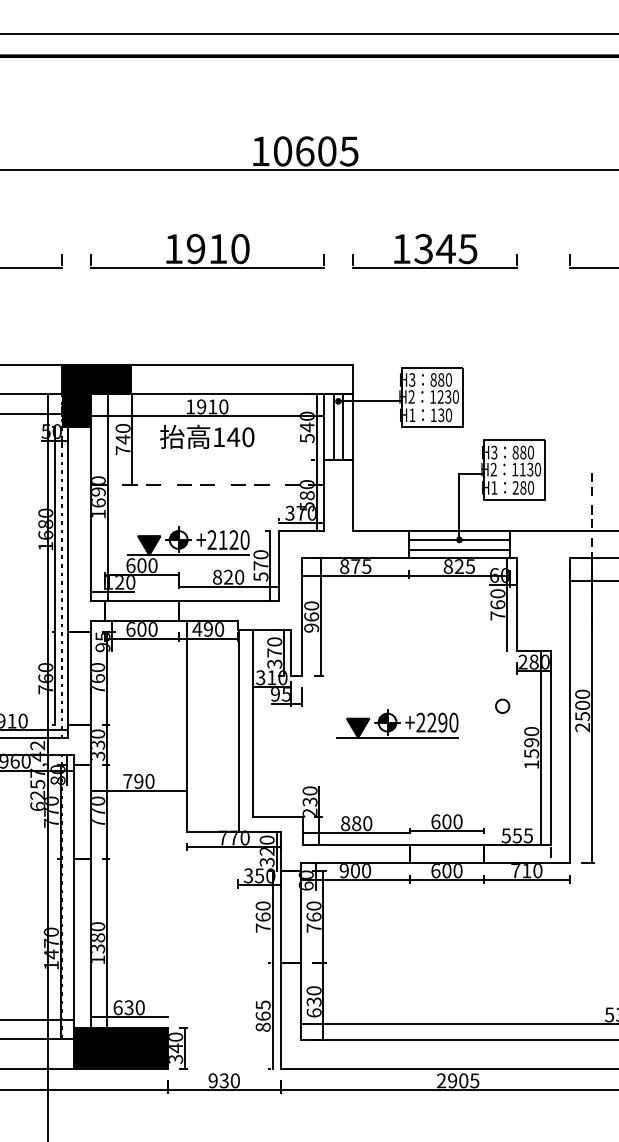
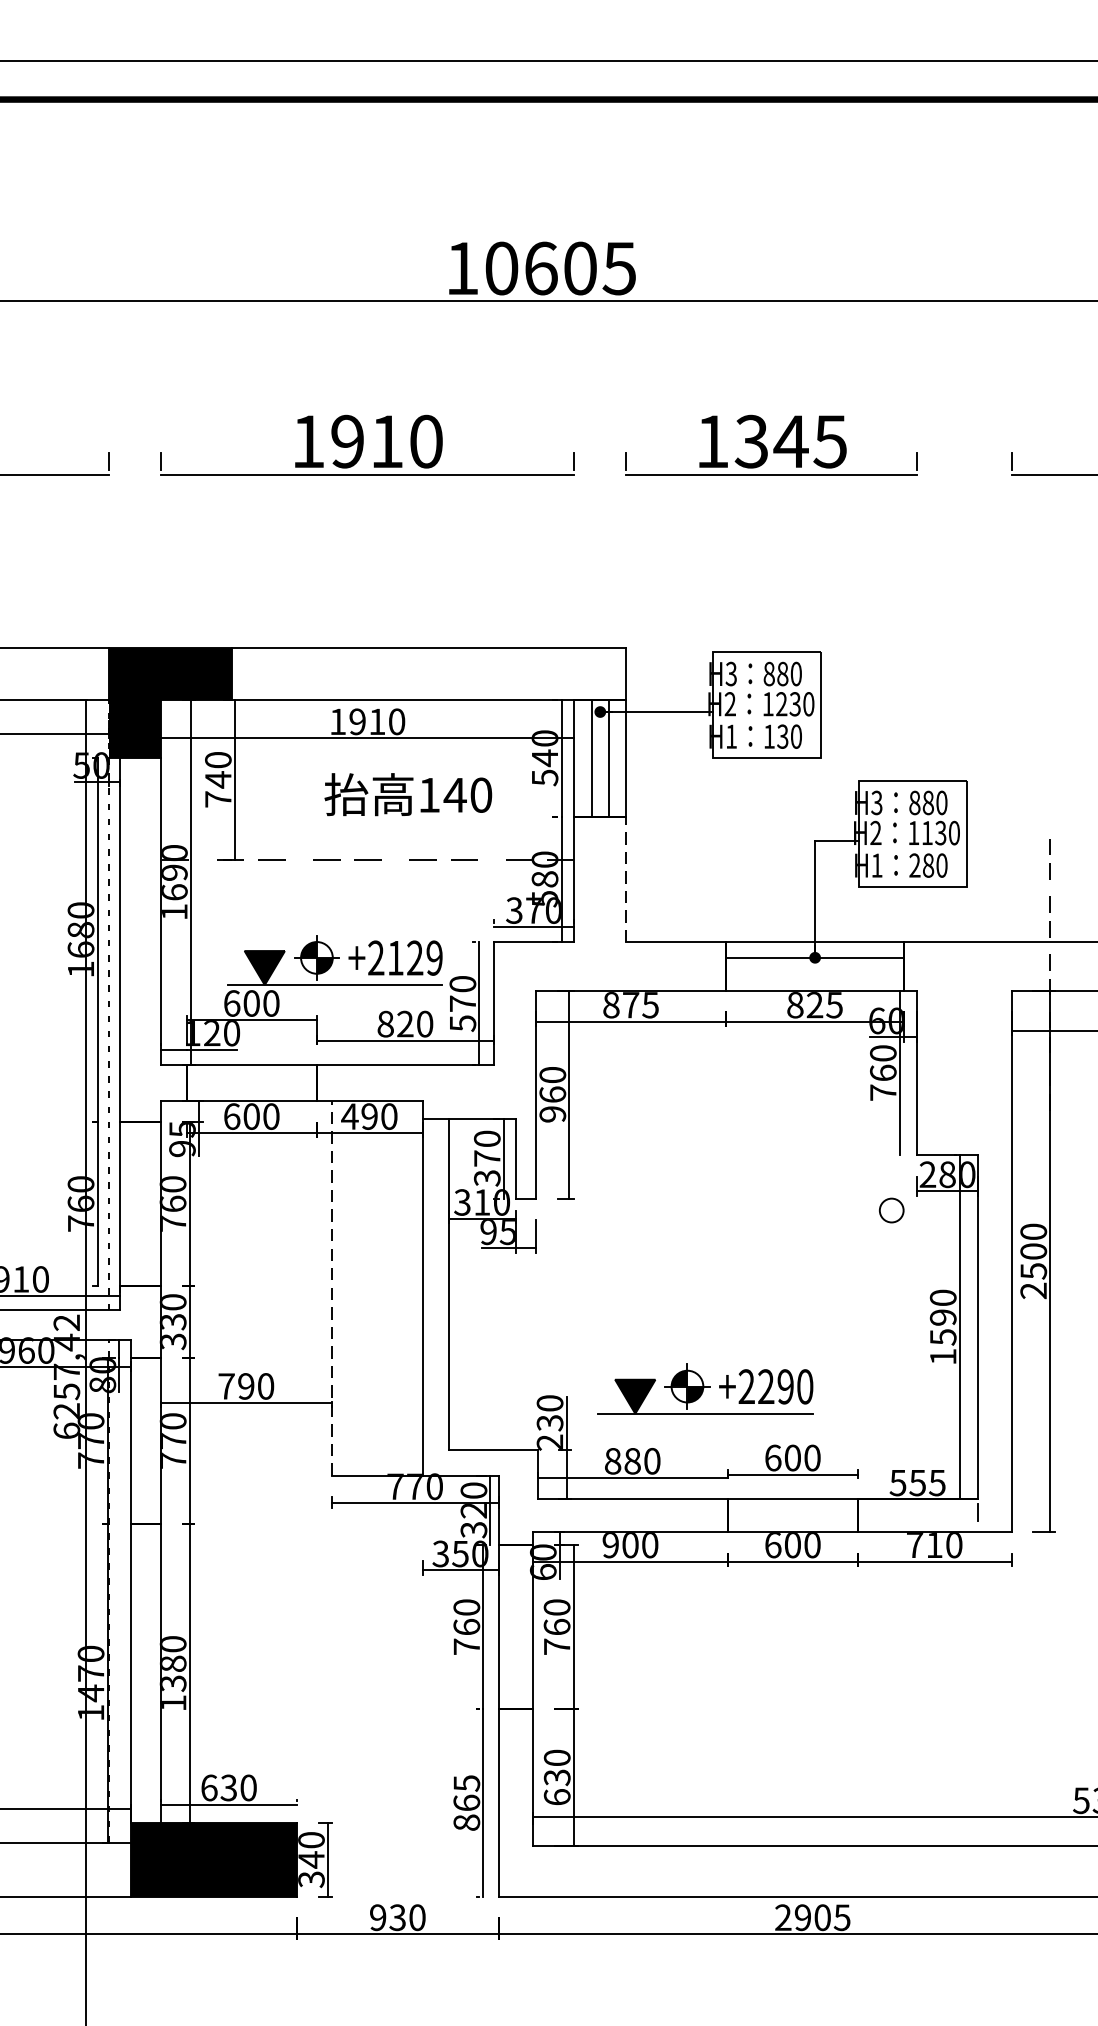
text: (207, 436) -> (408, 793), moved
line: (353, 495) -> (627, 879), solid -> dashed
text: (244, 539) -> (433, 957), +2120 -> +2129
line: (459, 549) -> (815, 974), removed
circle: (502, 705) -> (891, 1209), moved
part: (397, 723) -> (705, 1388), moved
line: (187, 726) -> (332, 1288), solid -> dashed

